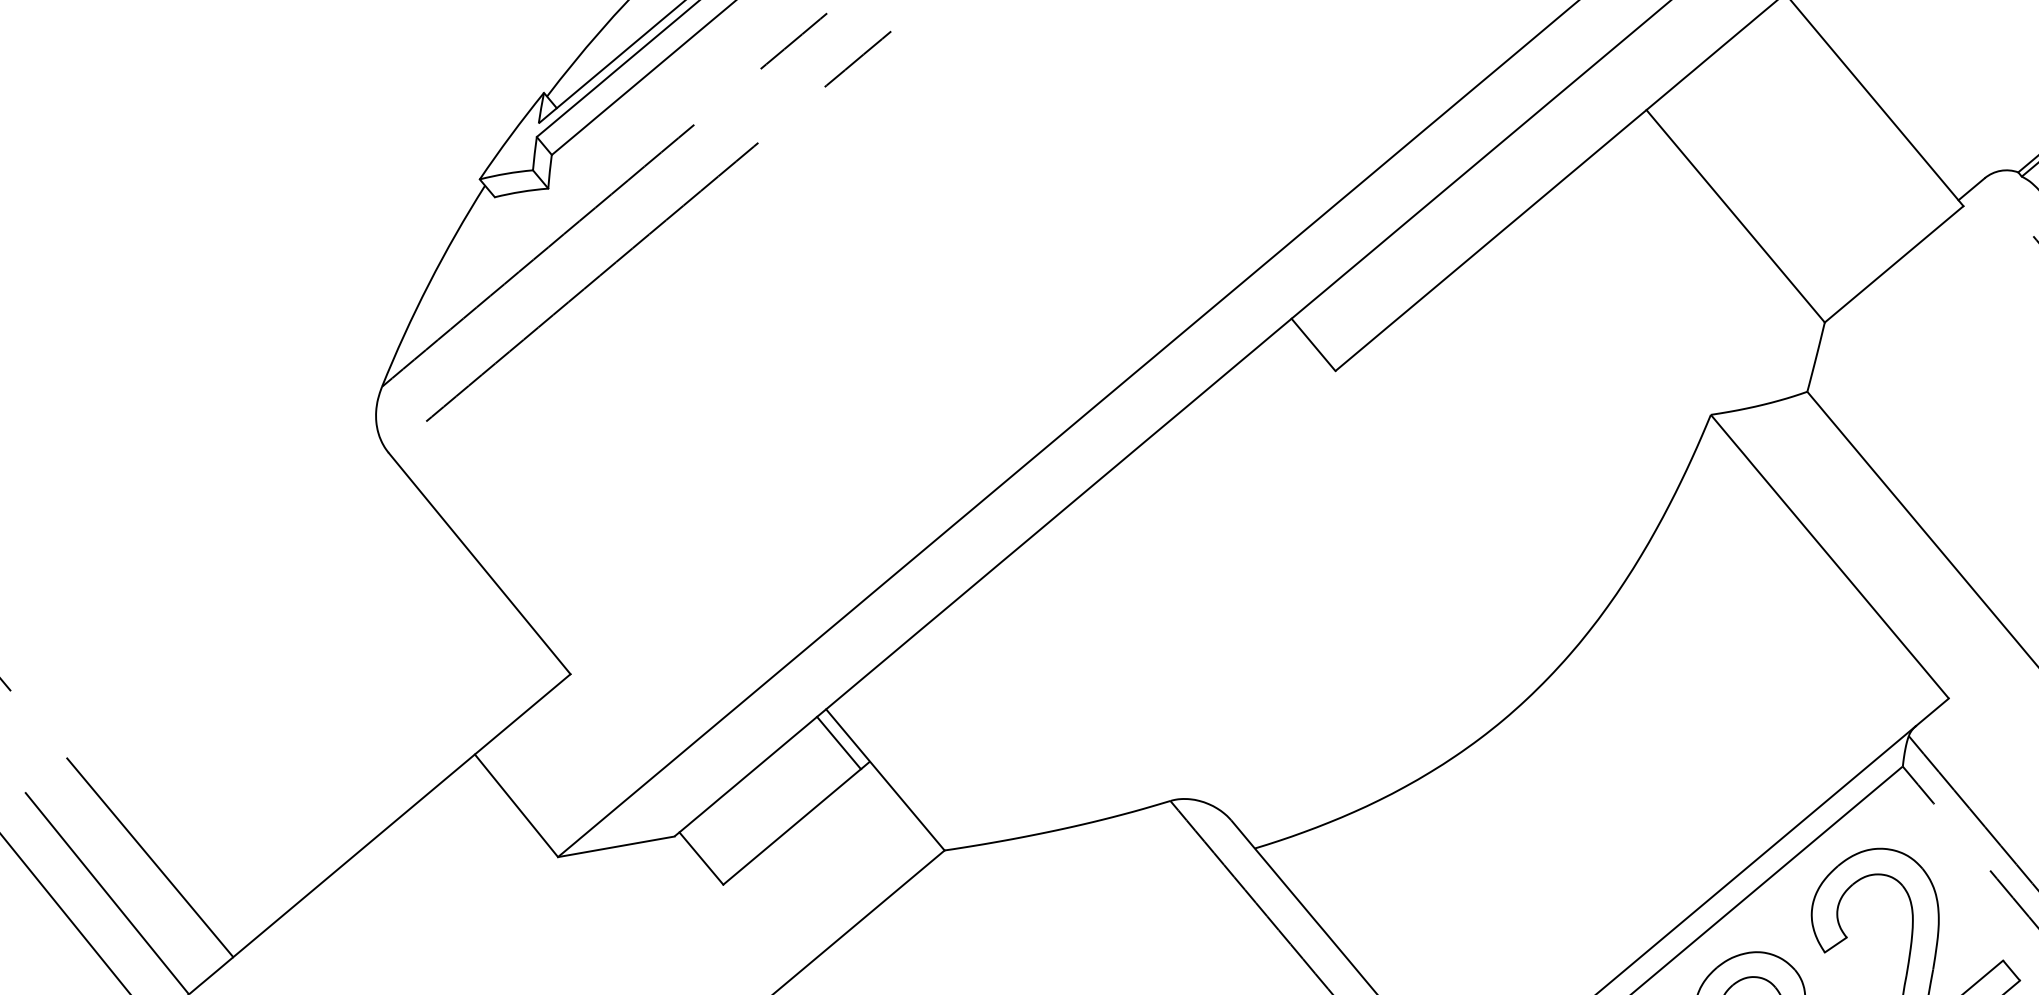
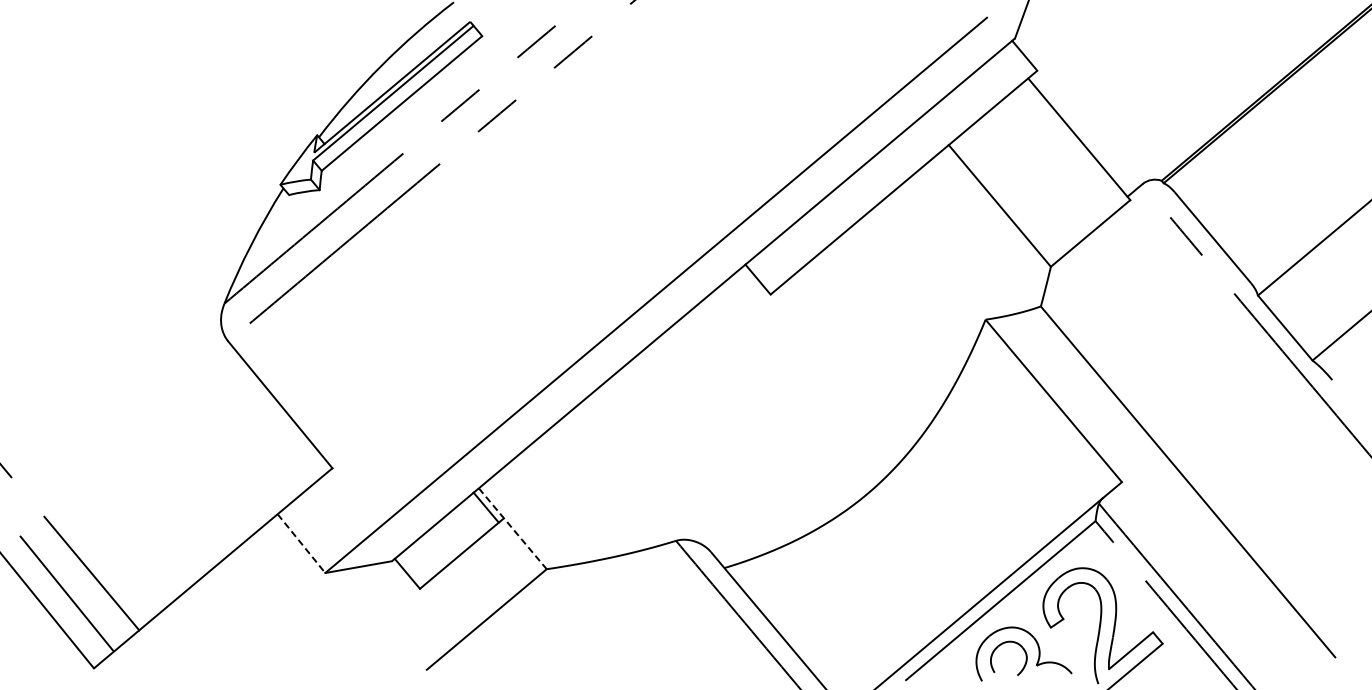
line: (884, 779) -> (512, 528), solid -> dashed
line: (516, 805) -> (301, 543), solid -> dashed

